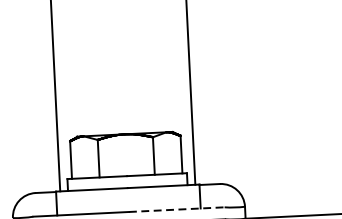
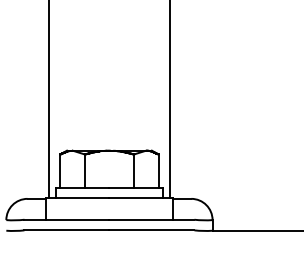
line: (177, 209) -> (152, 219), dashed -> solid

